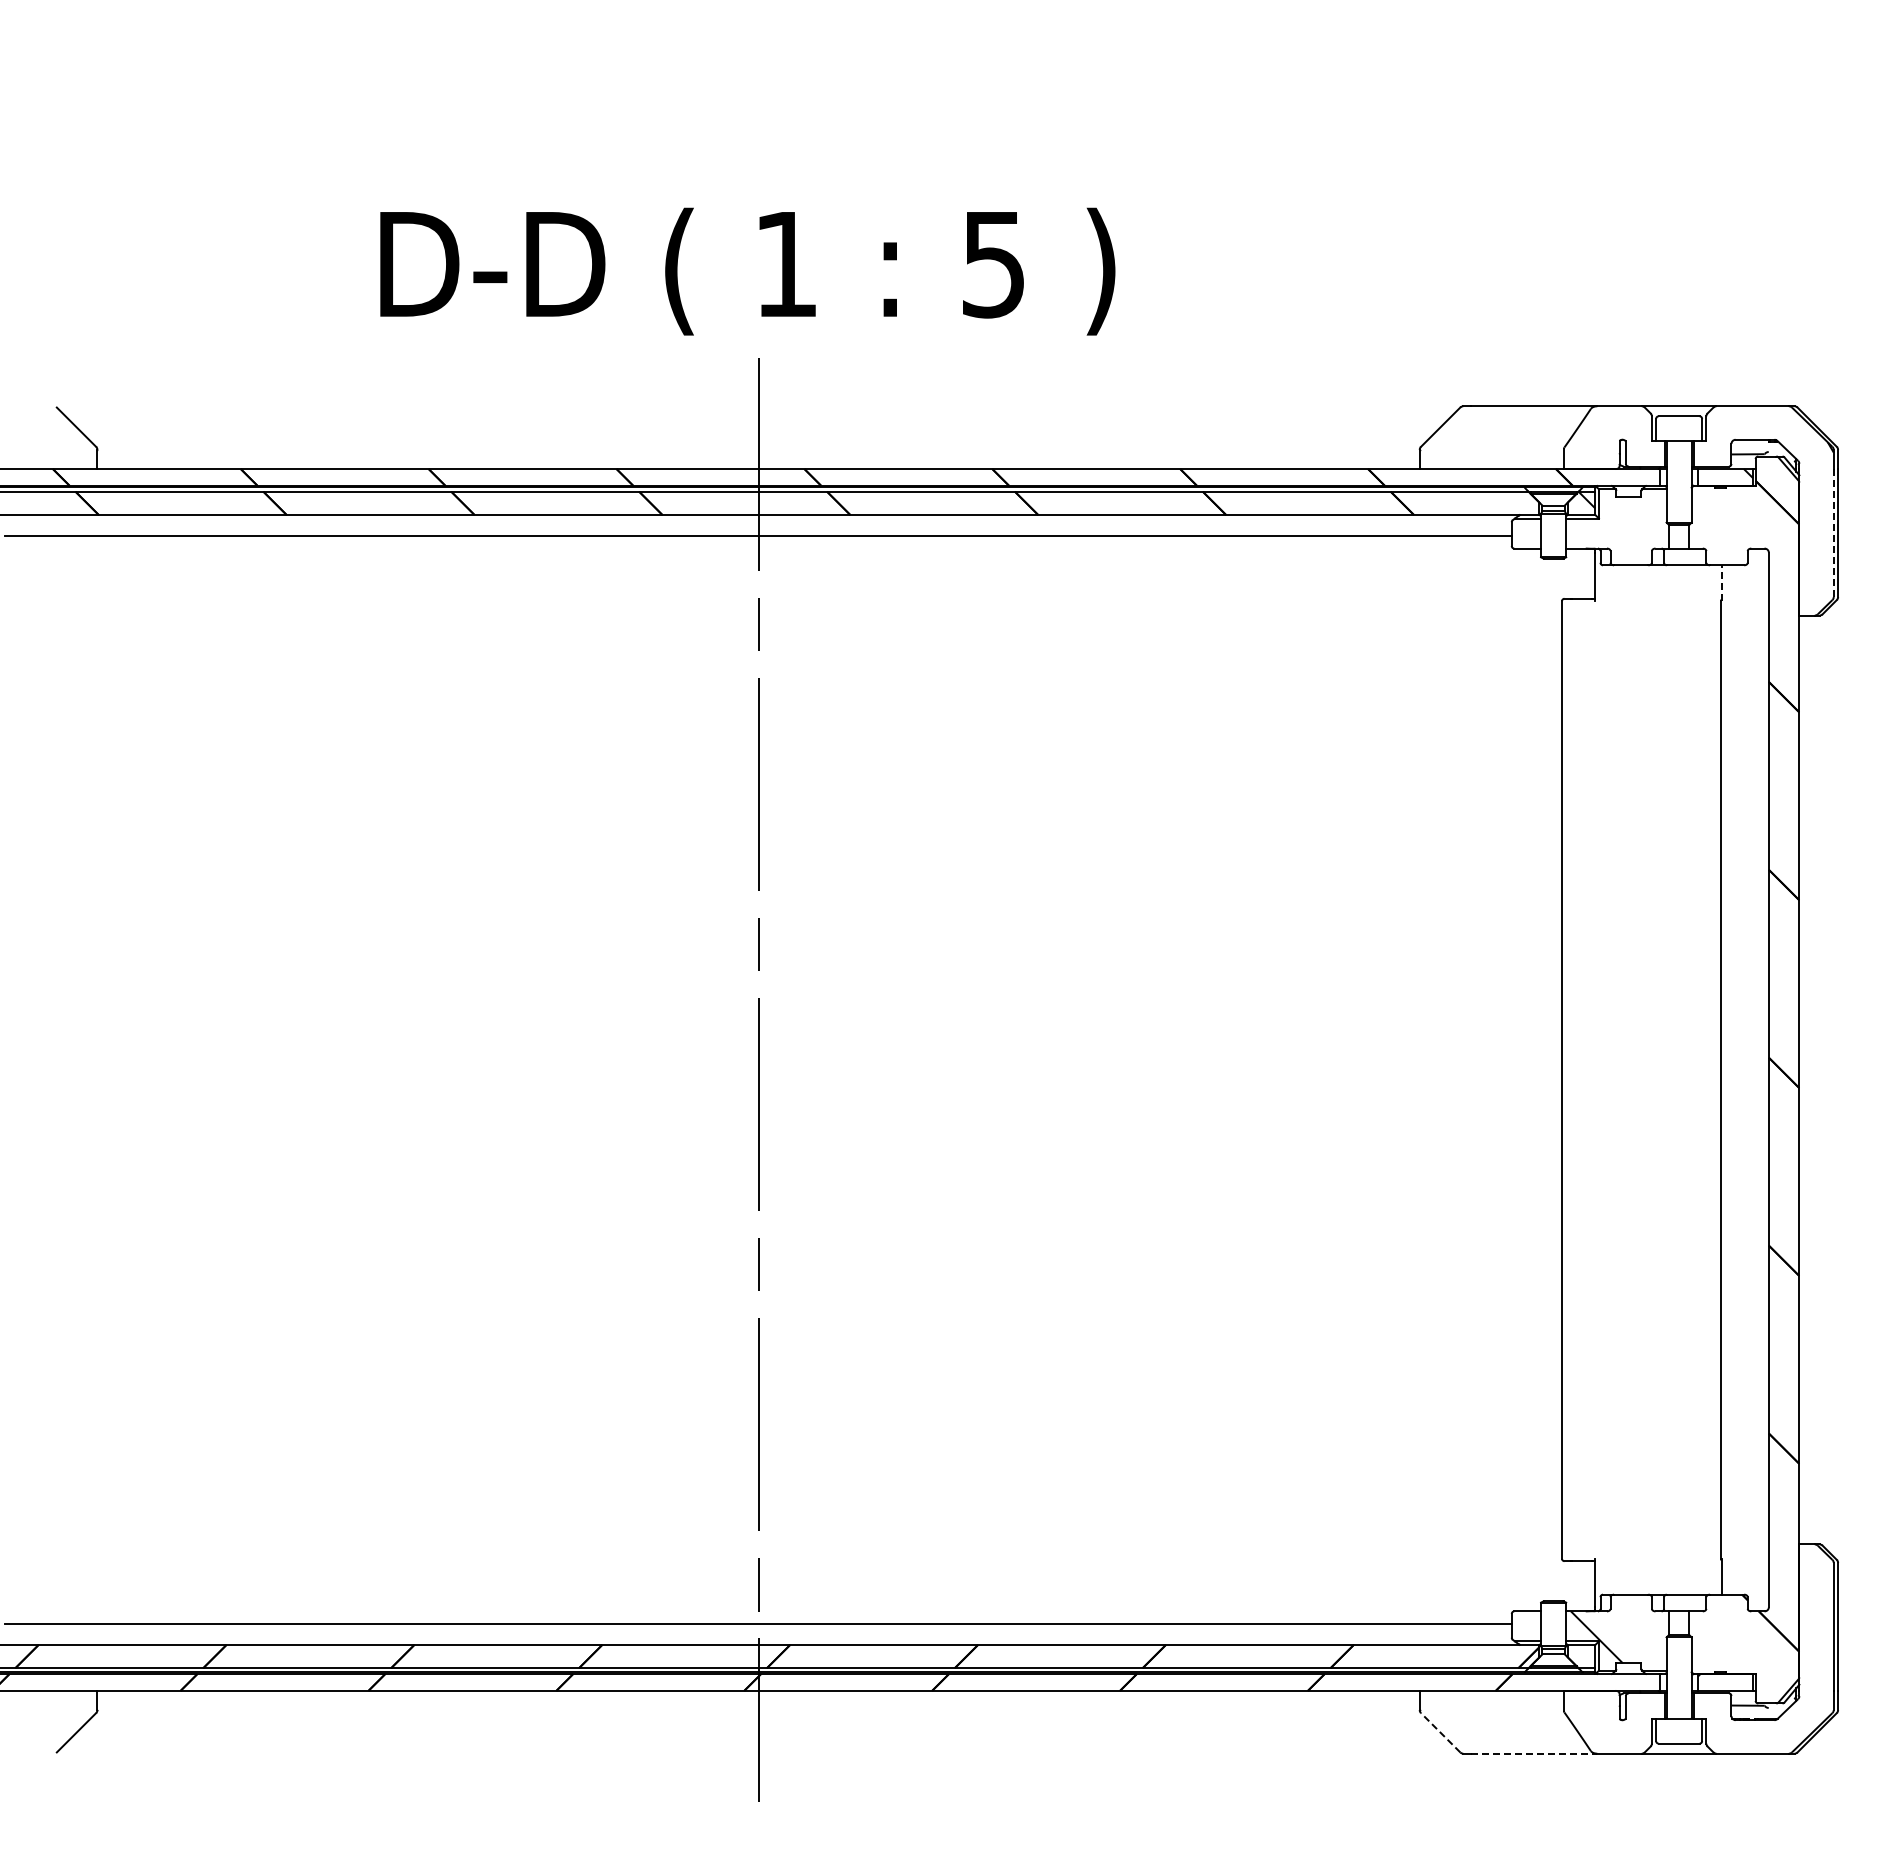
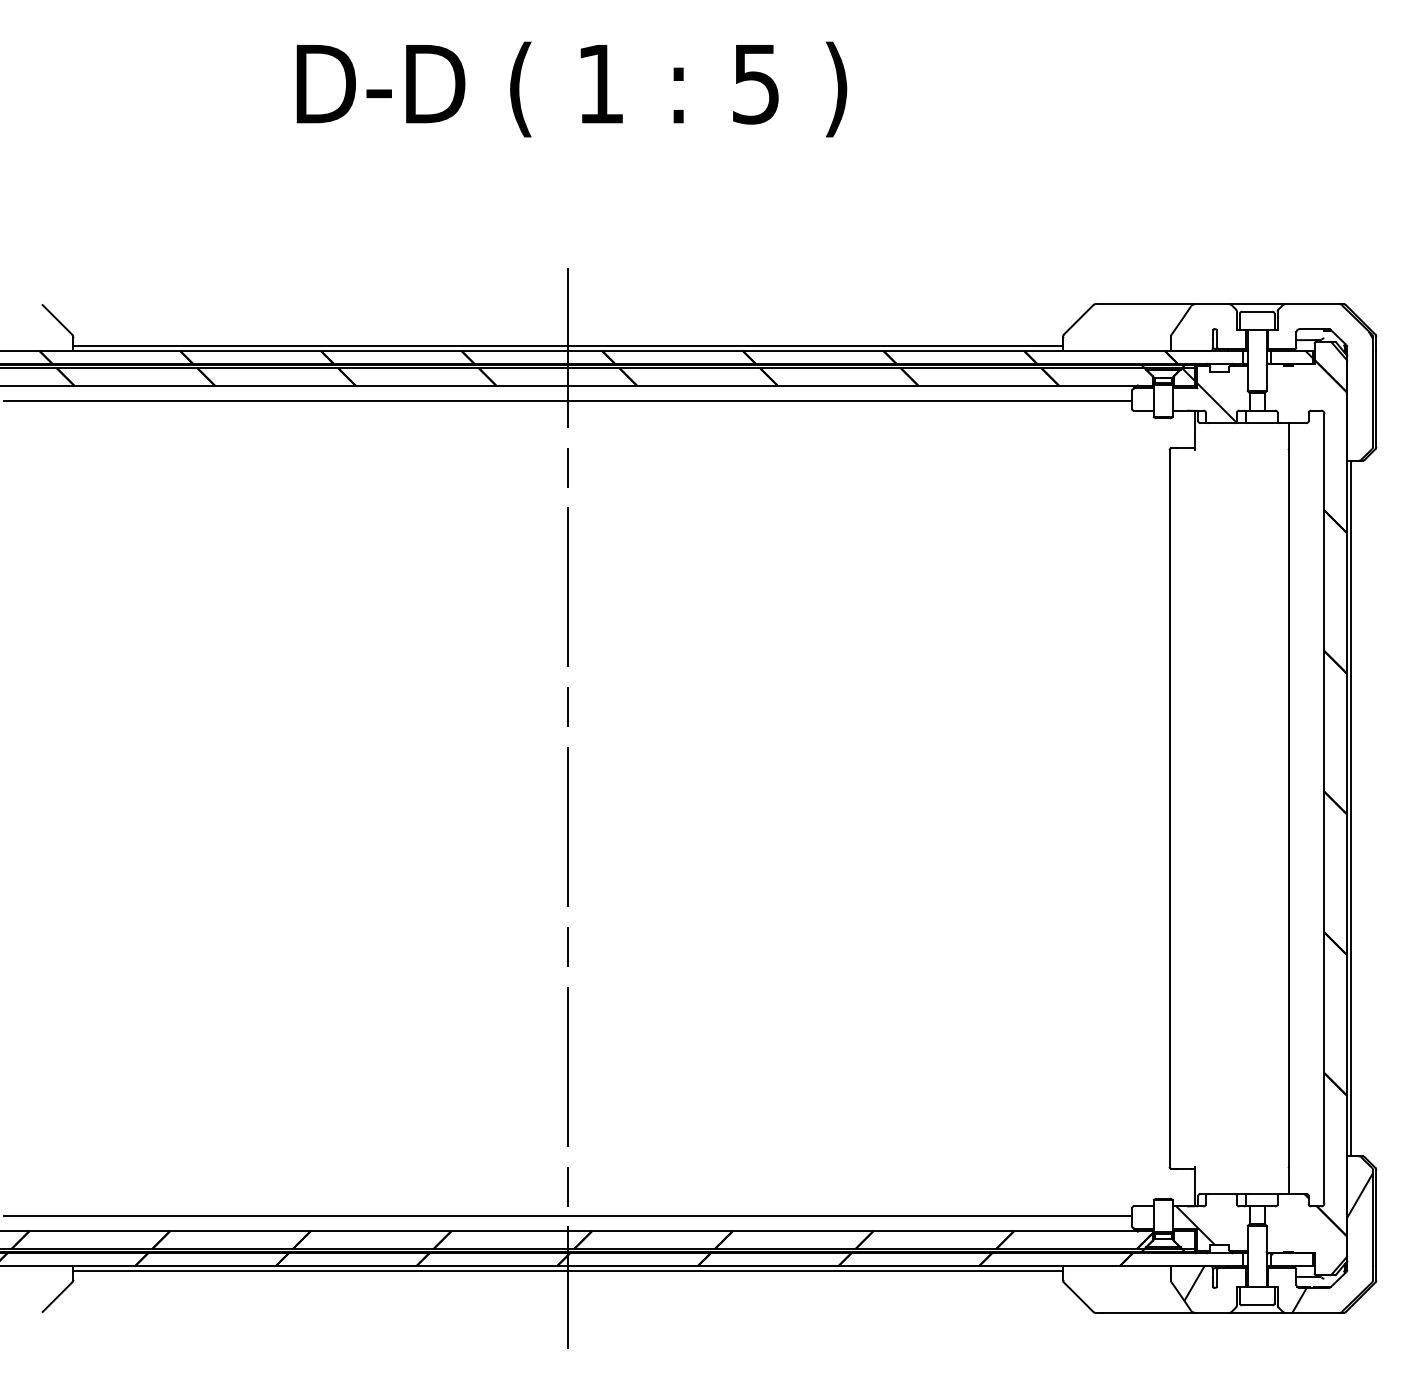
text: (747, 271) -> (571, 89), moved
line: (758, 462) -> (567, 346), added
line: (1833, 533) -> (1372, 399), dashed -> solid
hatch: (1624, 537) -> (1216, 402), added
line: (1721, 583) -> (1288, 436), dashed -> solid
line: (1804, 1079) -> (1351, 808), added
hatch: (1779, 1660) -> (1332, 1243), added
line: (758, 1697) -> (567, 1270), added
hatch: (1594, 1713) -> (1193, 1282), added
line: (1440, 1732) -> (1078, 1297), dashed -> solid
line: (1534, 1753) -> (1148, 1312), dashed -> solid

